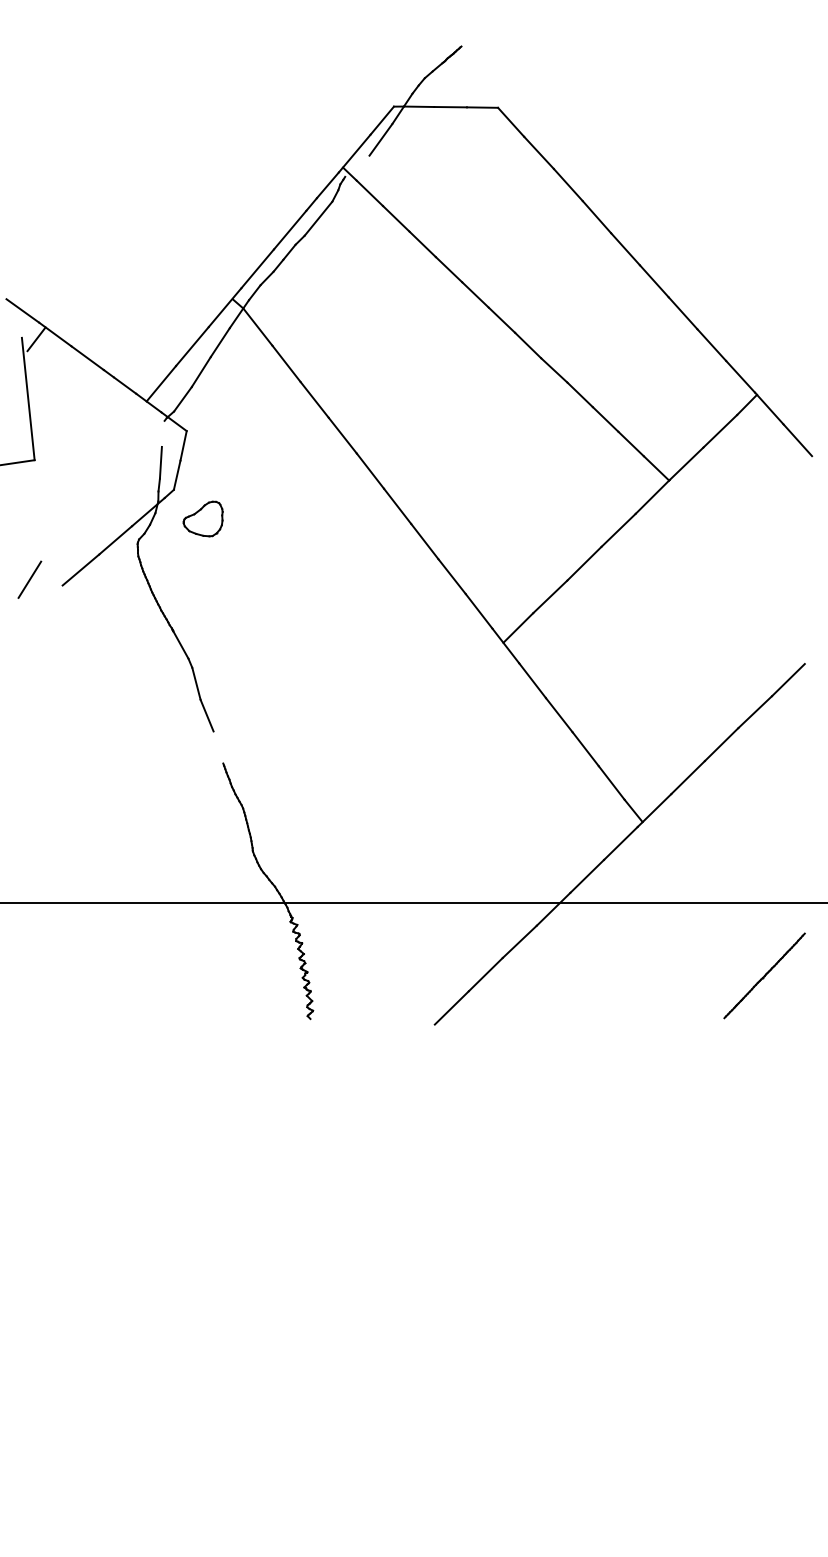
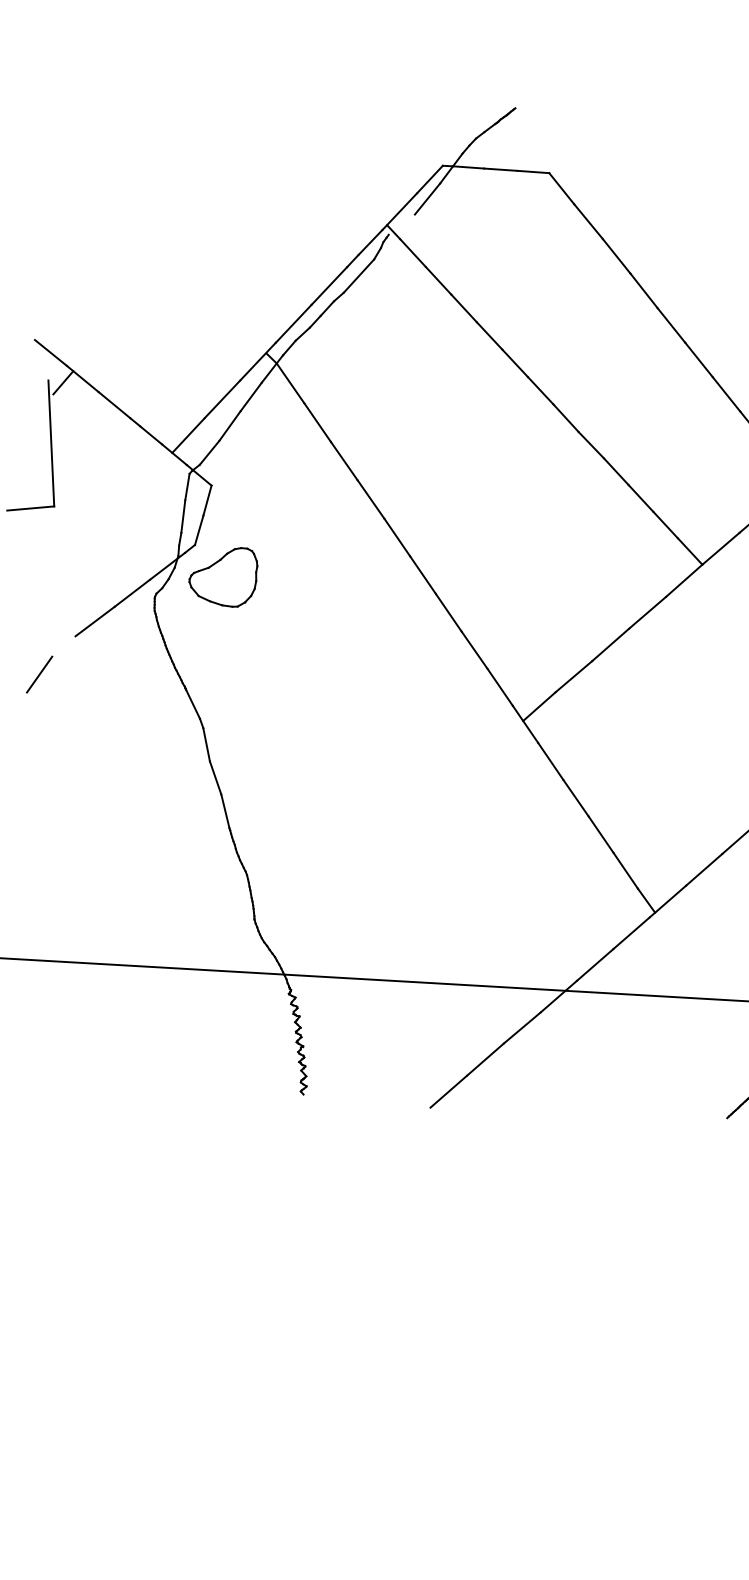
line: (162, 433) -> (186, 486), added
part: (202, 518) -> (222, 576), size x1.67
line: (29, 579) -> (39, 674), moved
line: (218, 747) -> (225, 811), added

